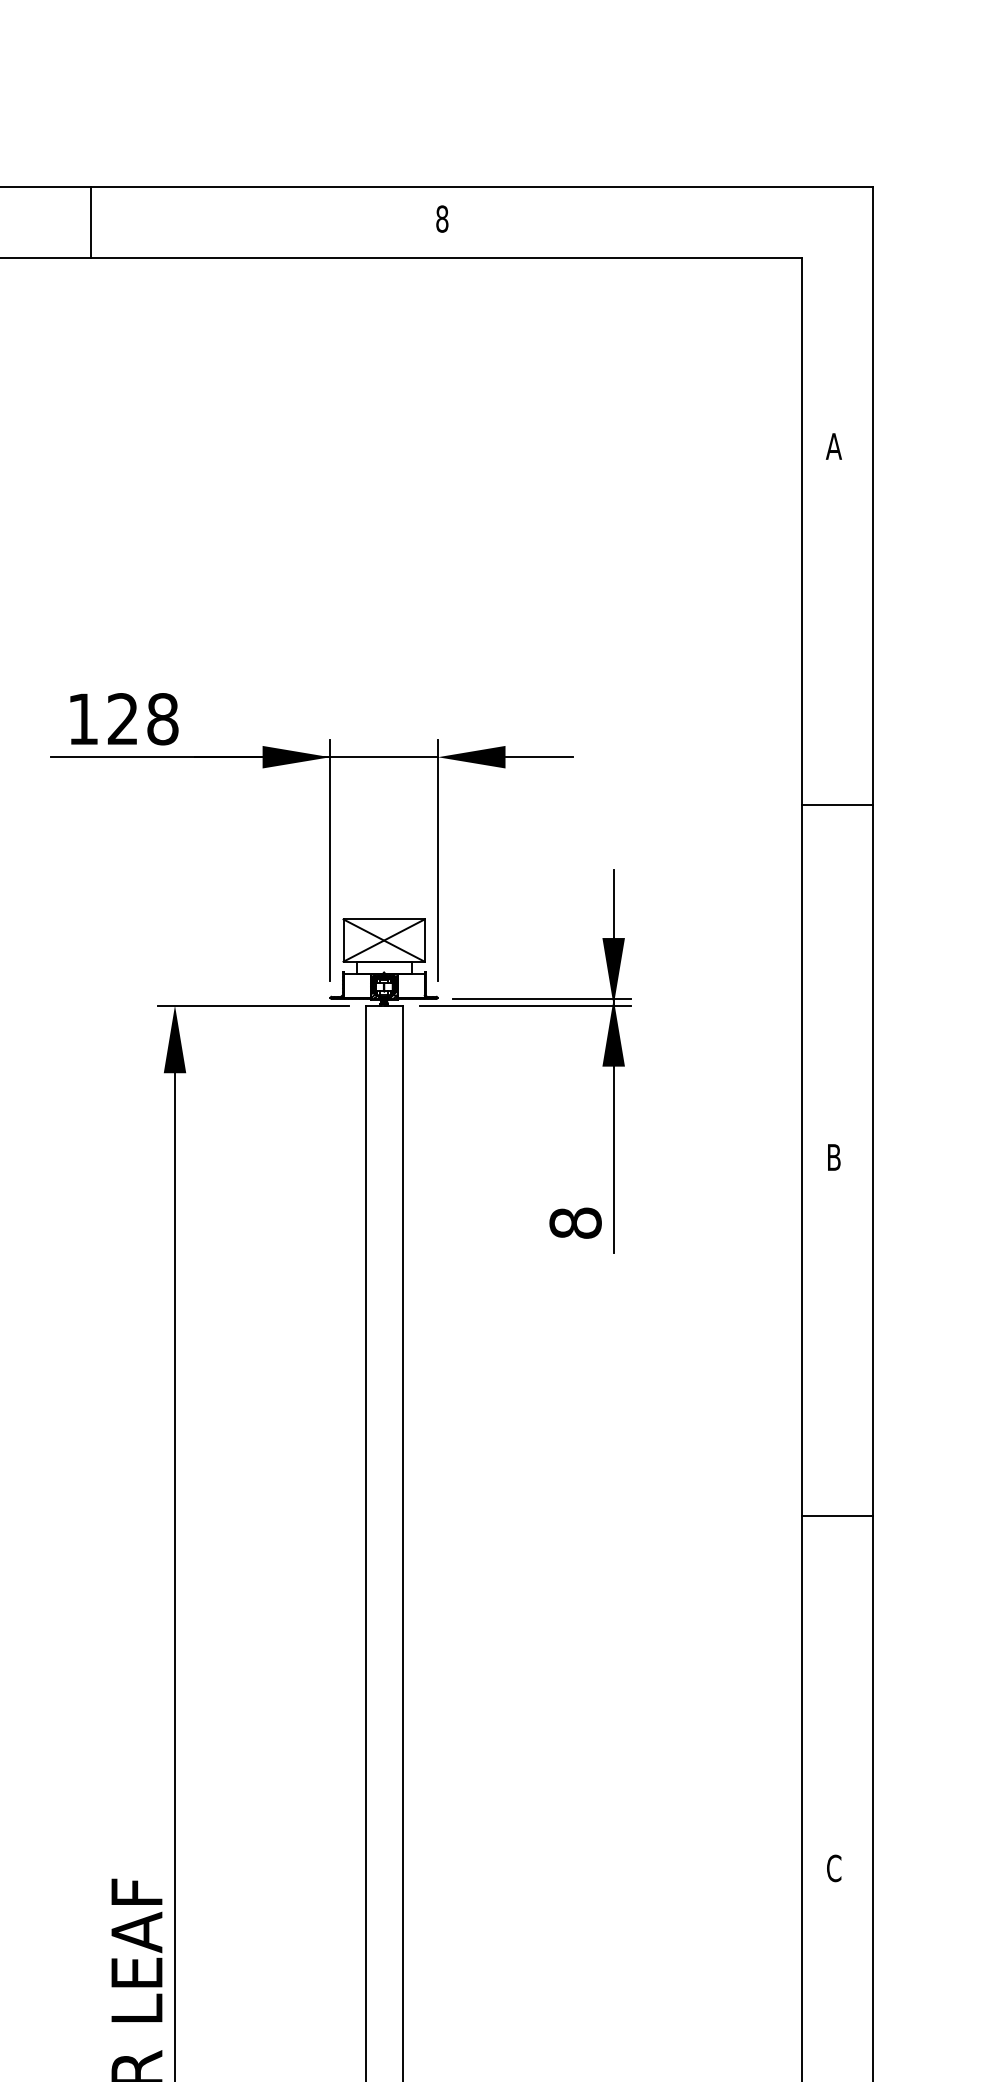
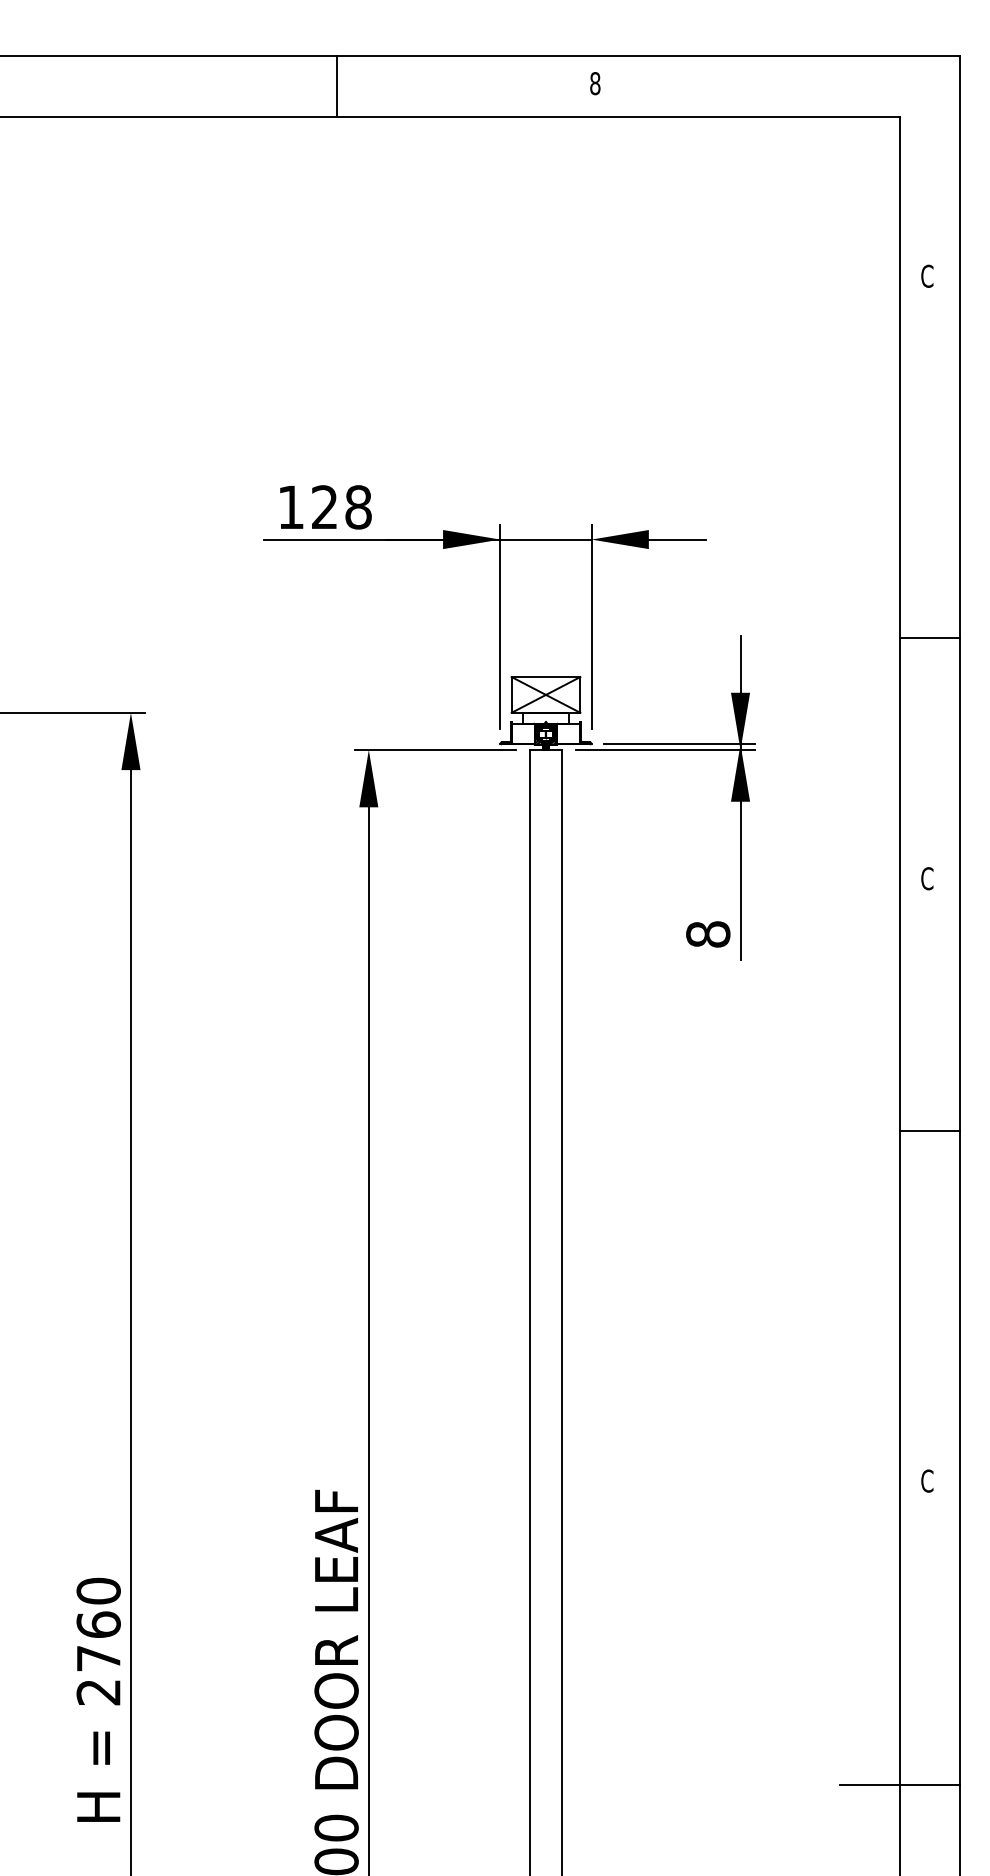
line: (90, 222) -> (336, 86), moved
text: (833, 445) -> (926, 275), A -> C
line: (836, 805) -> (929, 638), moved
text: (834, 1157) -> (927, 878), B -> C
line: (836, 1515) -> (929, 1130), moved

